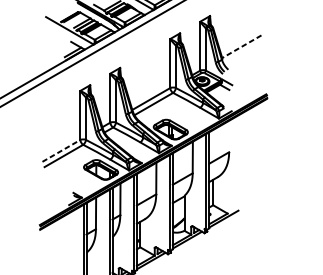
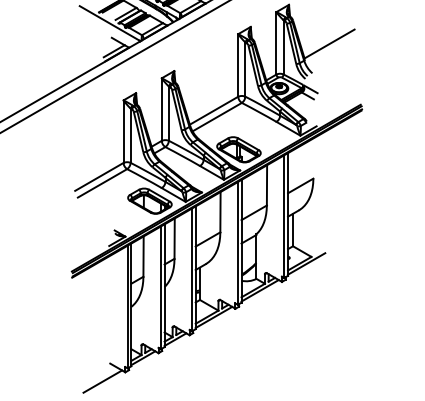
line: (241, 47) -> (329, 44), dashed -> solid
line: (61, 150) -> (99, 176), dashed -> solid

